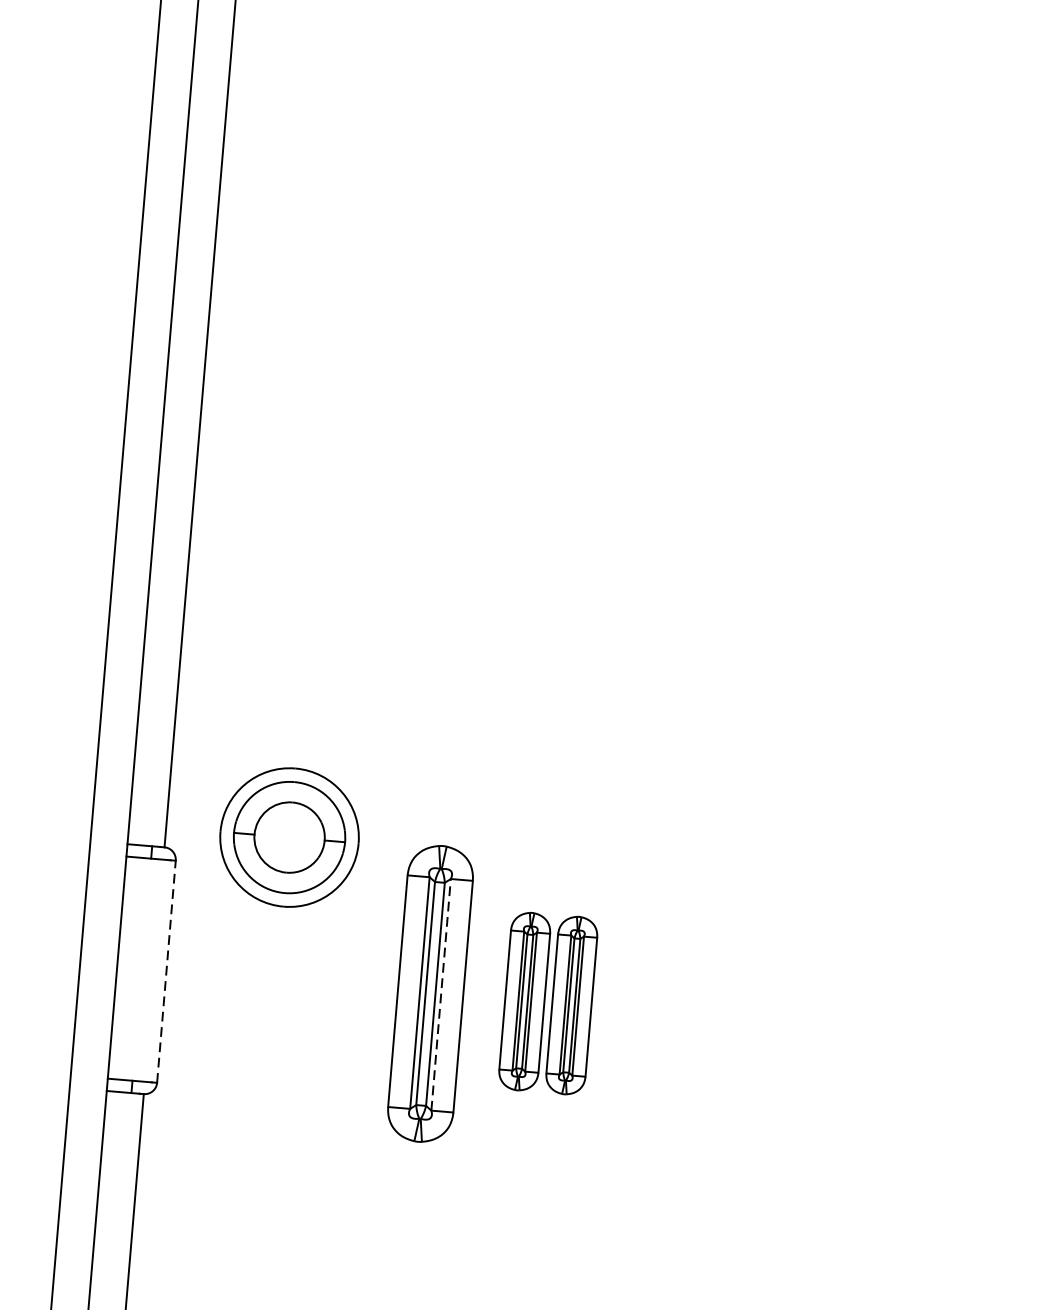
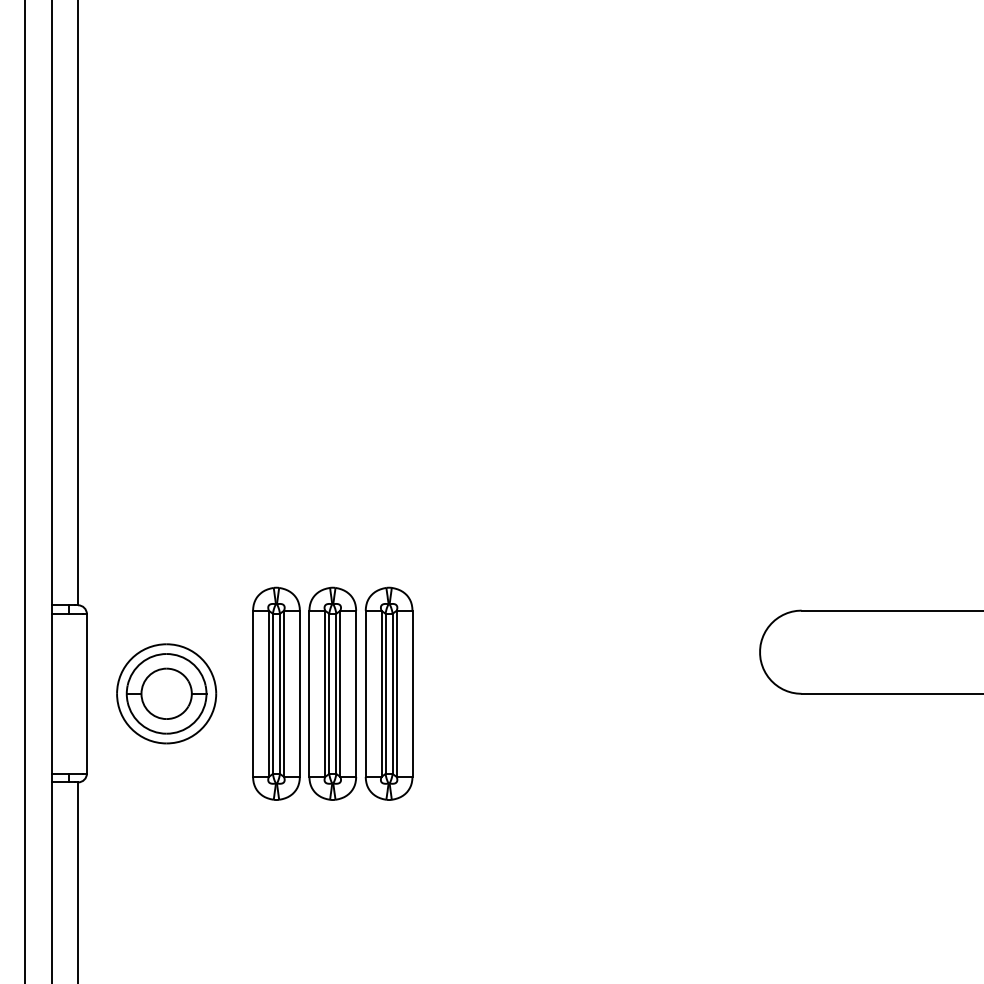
part: (289, 837) -> (166, 693), moved
line: (165, 971) -> (86, 693), dashed -> solid
line: (441, 994) -> (284, 693), dashed -> solid
part: (547, 1003) -> (360, 693), size x1.67

